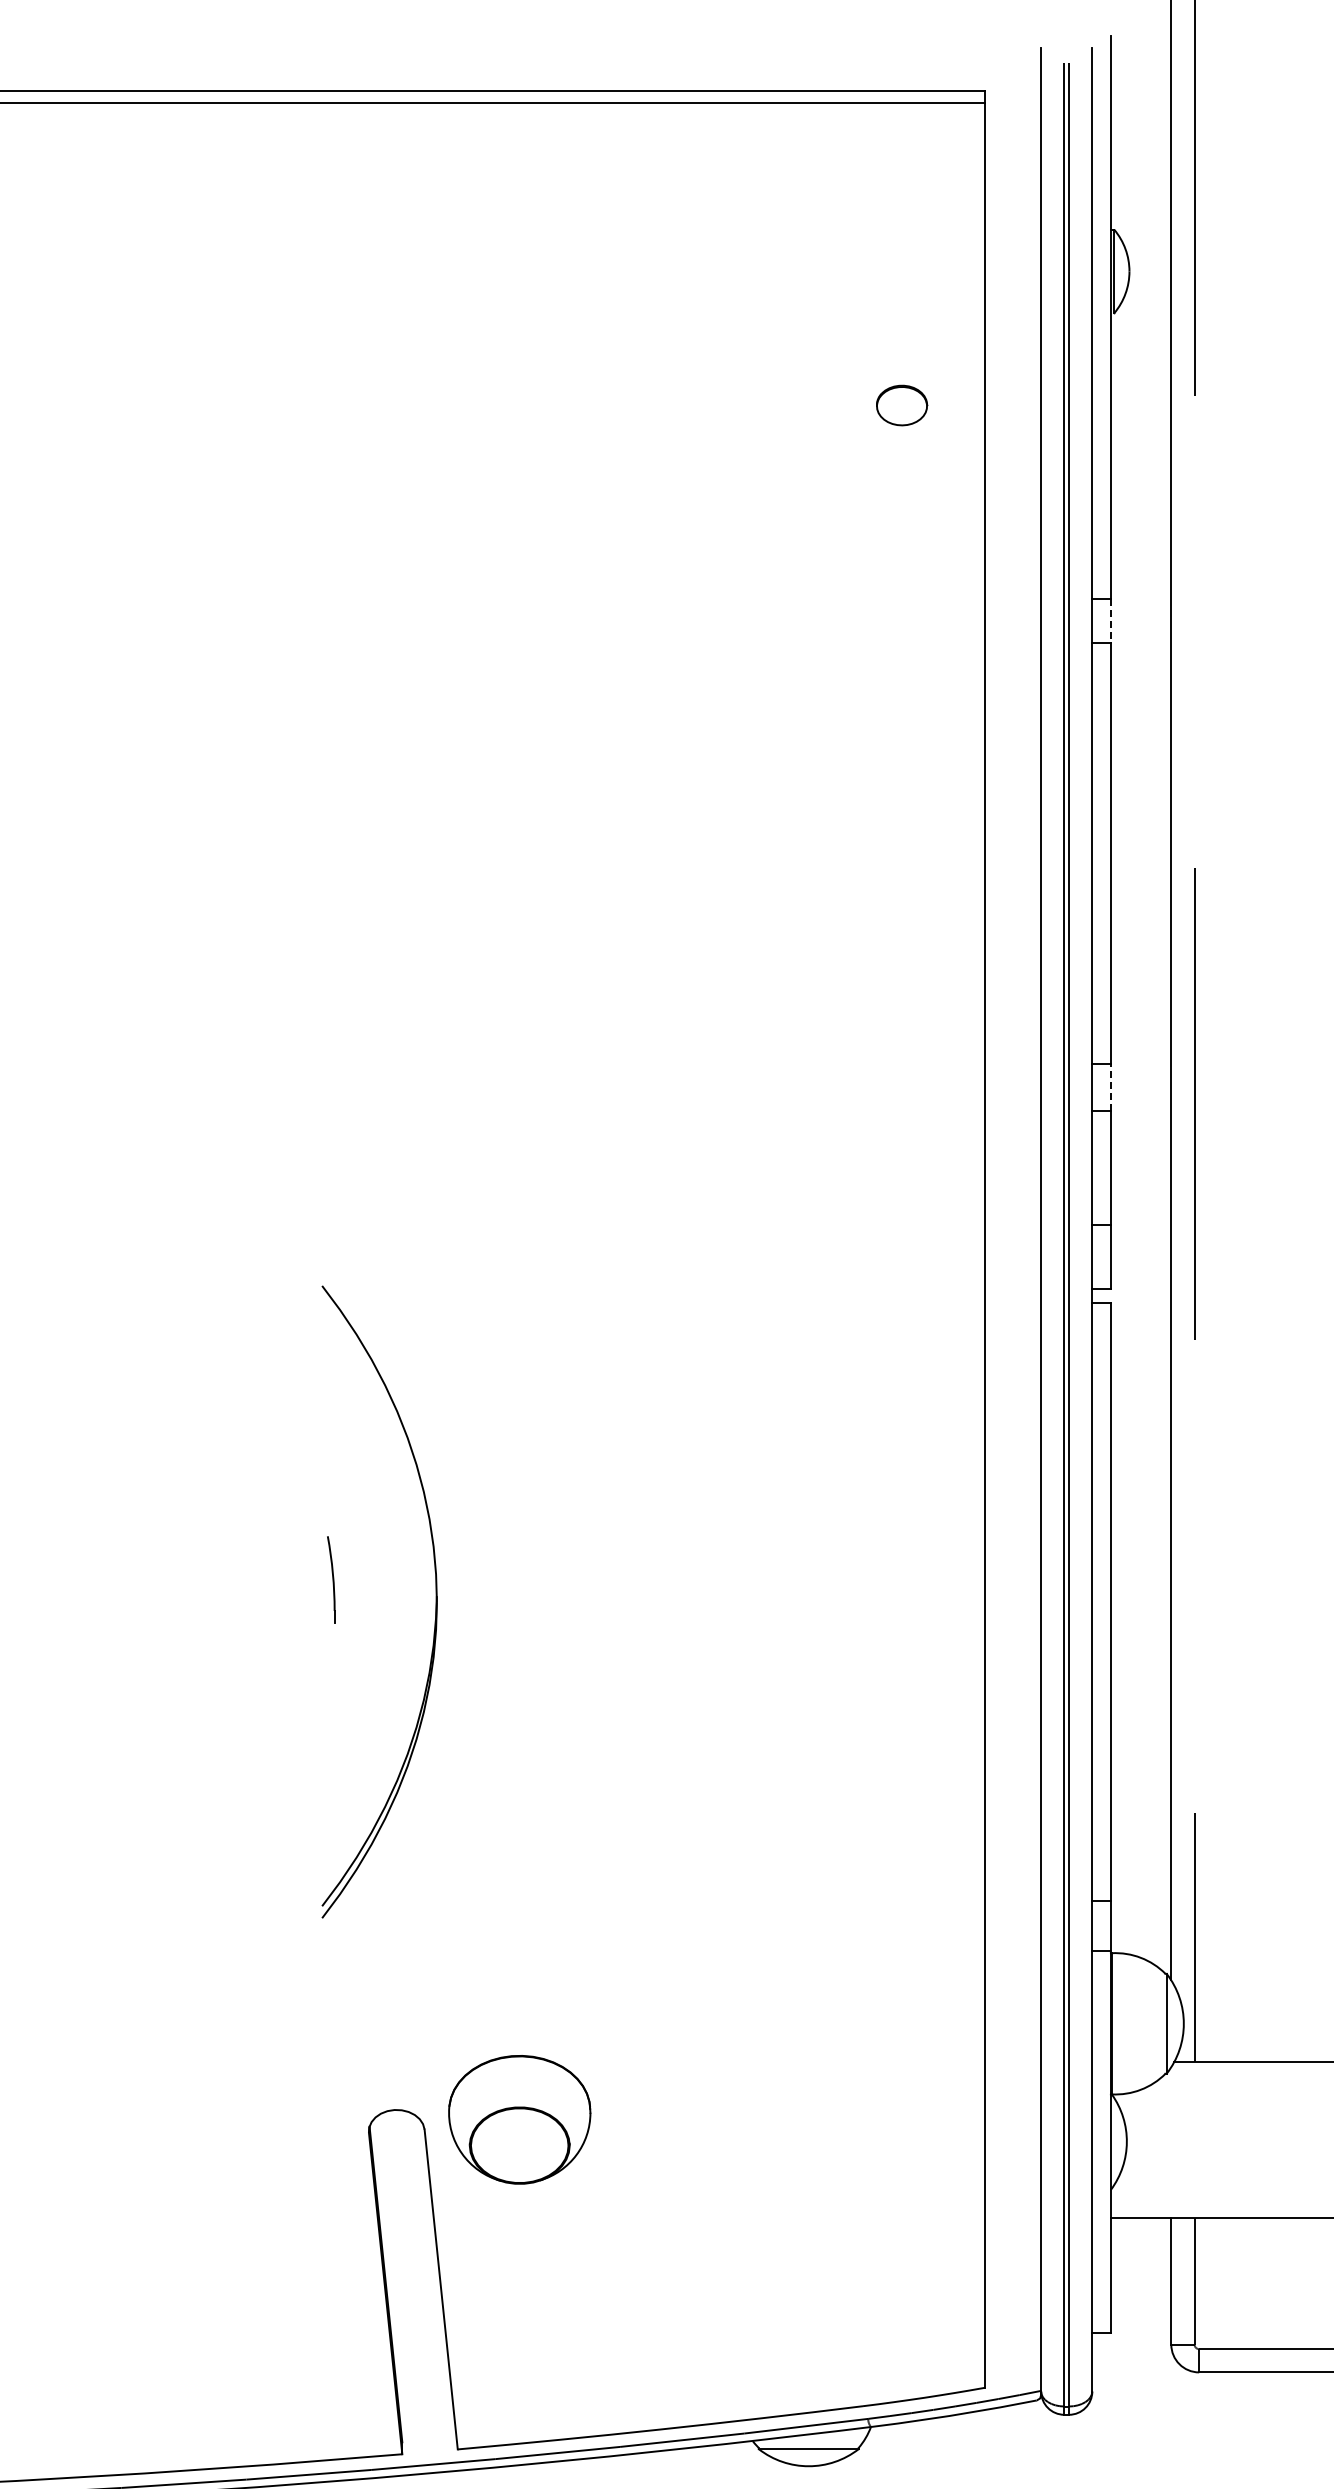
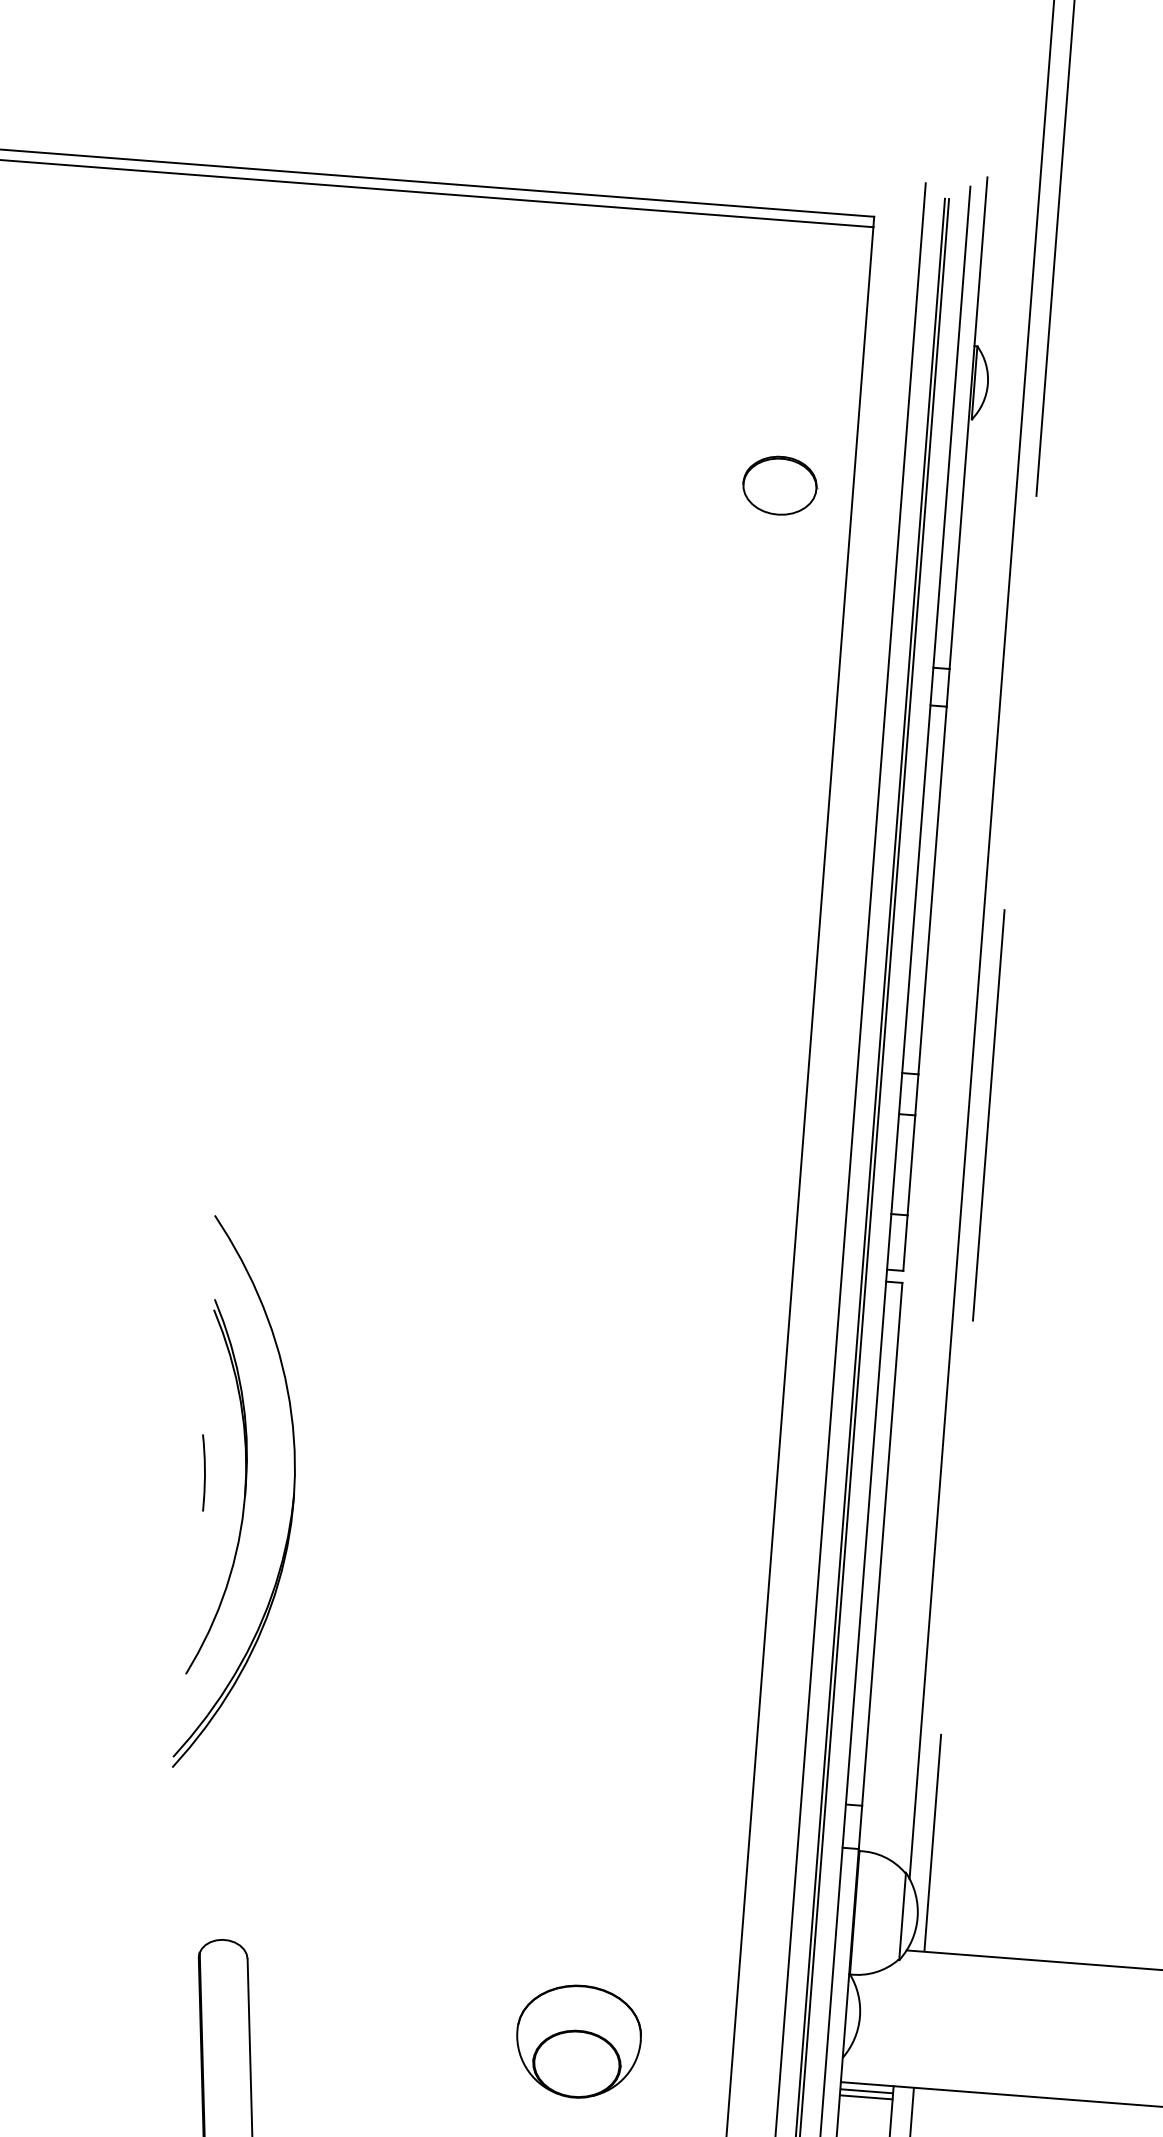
part: (902, 405) -> (780, 485), size x1.67
line: (1110, 620) -> (947, 687), dashed -> solid
line: (1110, 1087) -> (916, 1095), dashed -> solid
part: (379, 1591) -> (244, 1486), added
part: (519, 2119) -> (578, 2041), moved
line: (1140, 2226) -> (866, 2091), added
line: (1140, 2232) -> (865, 2096), added

